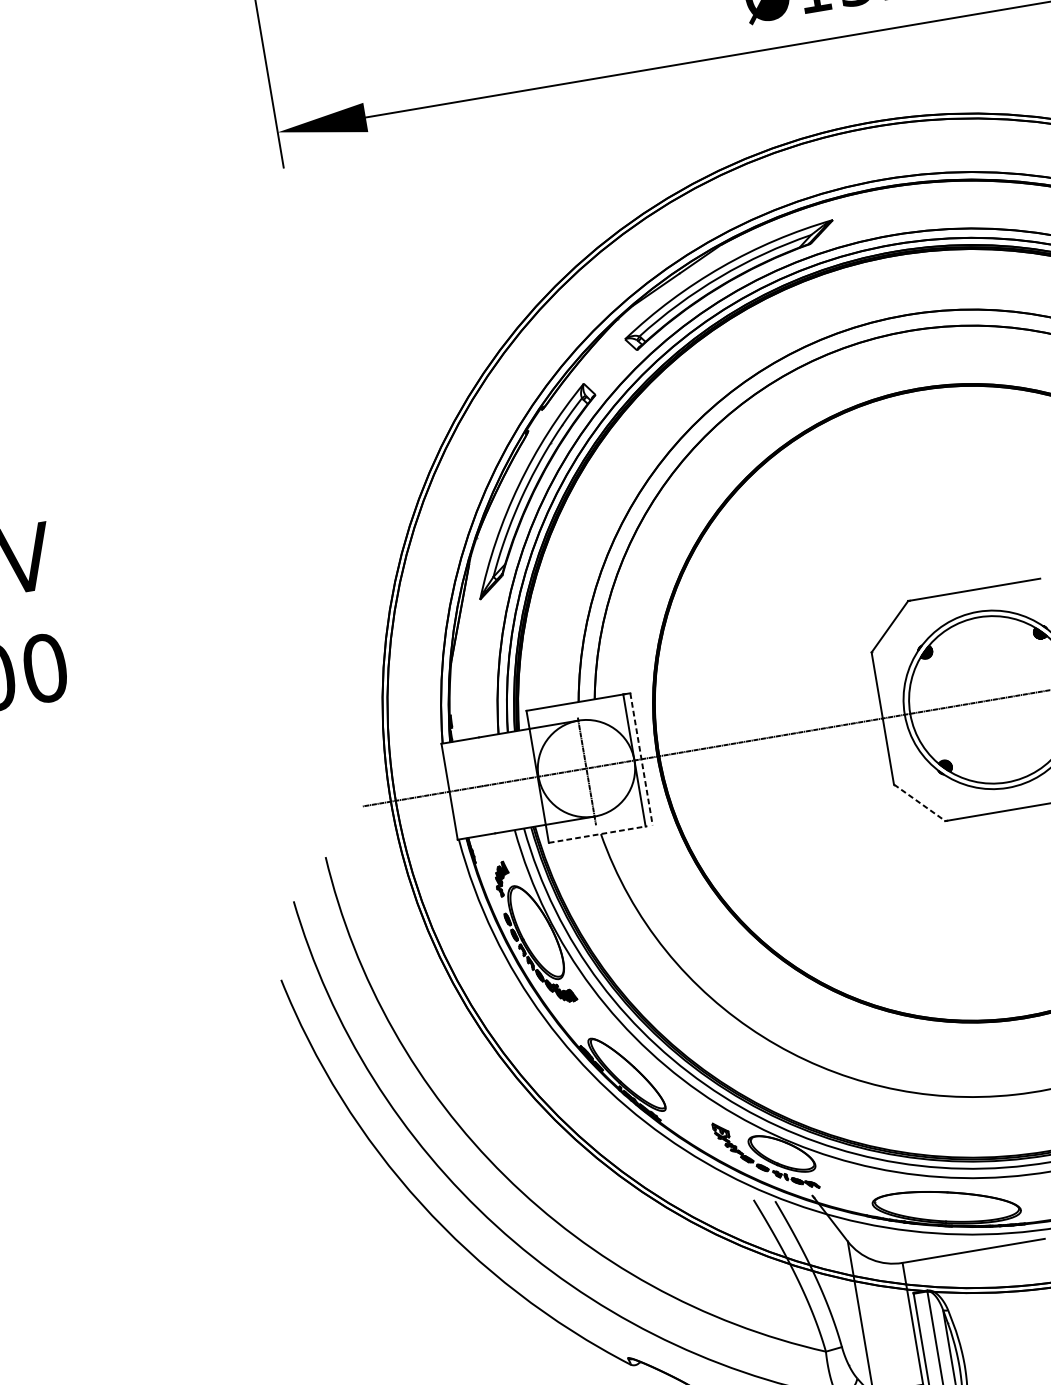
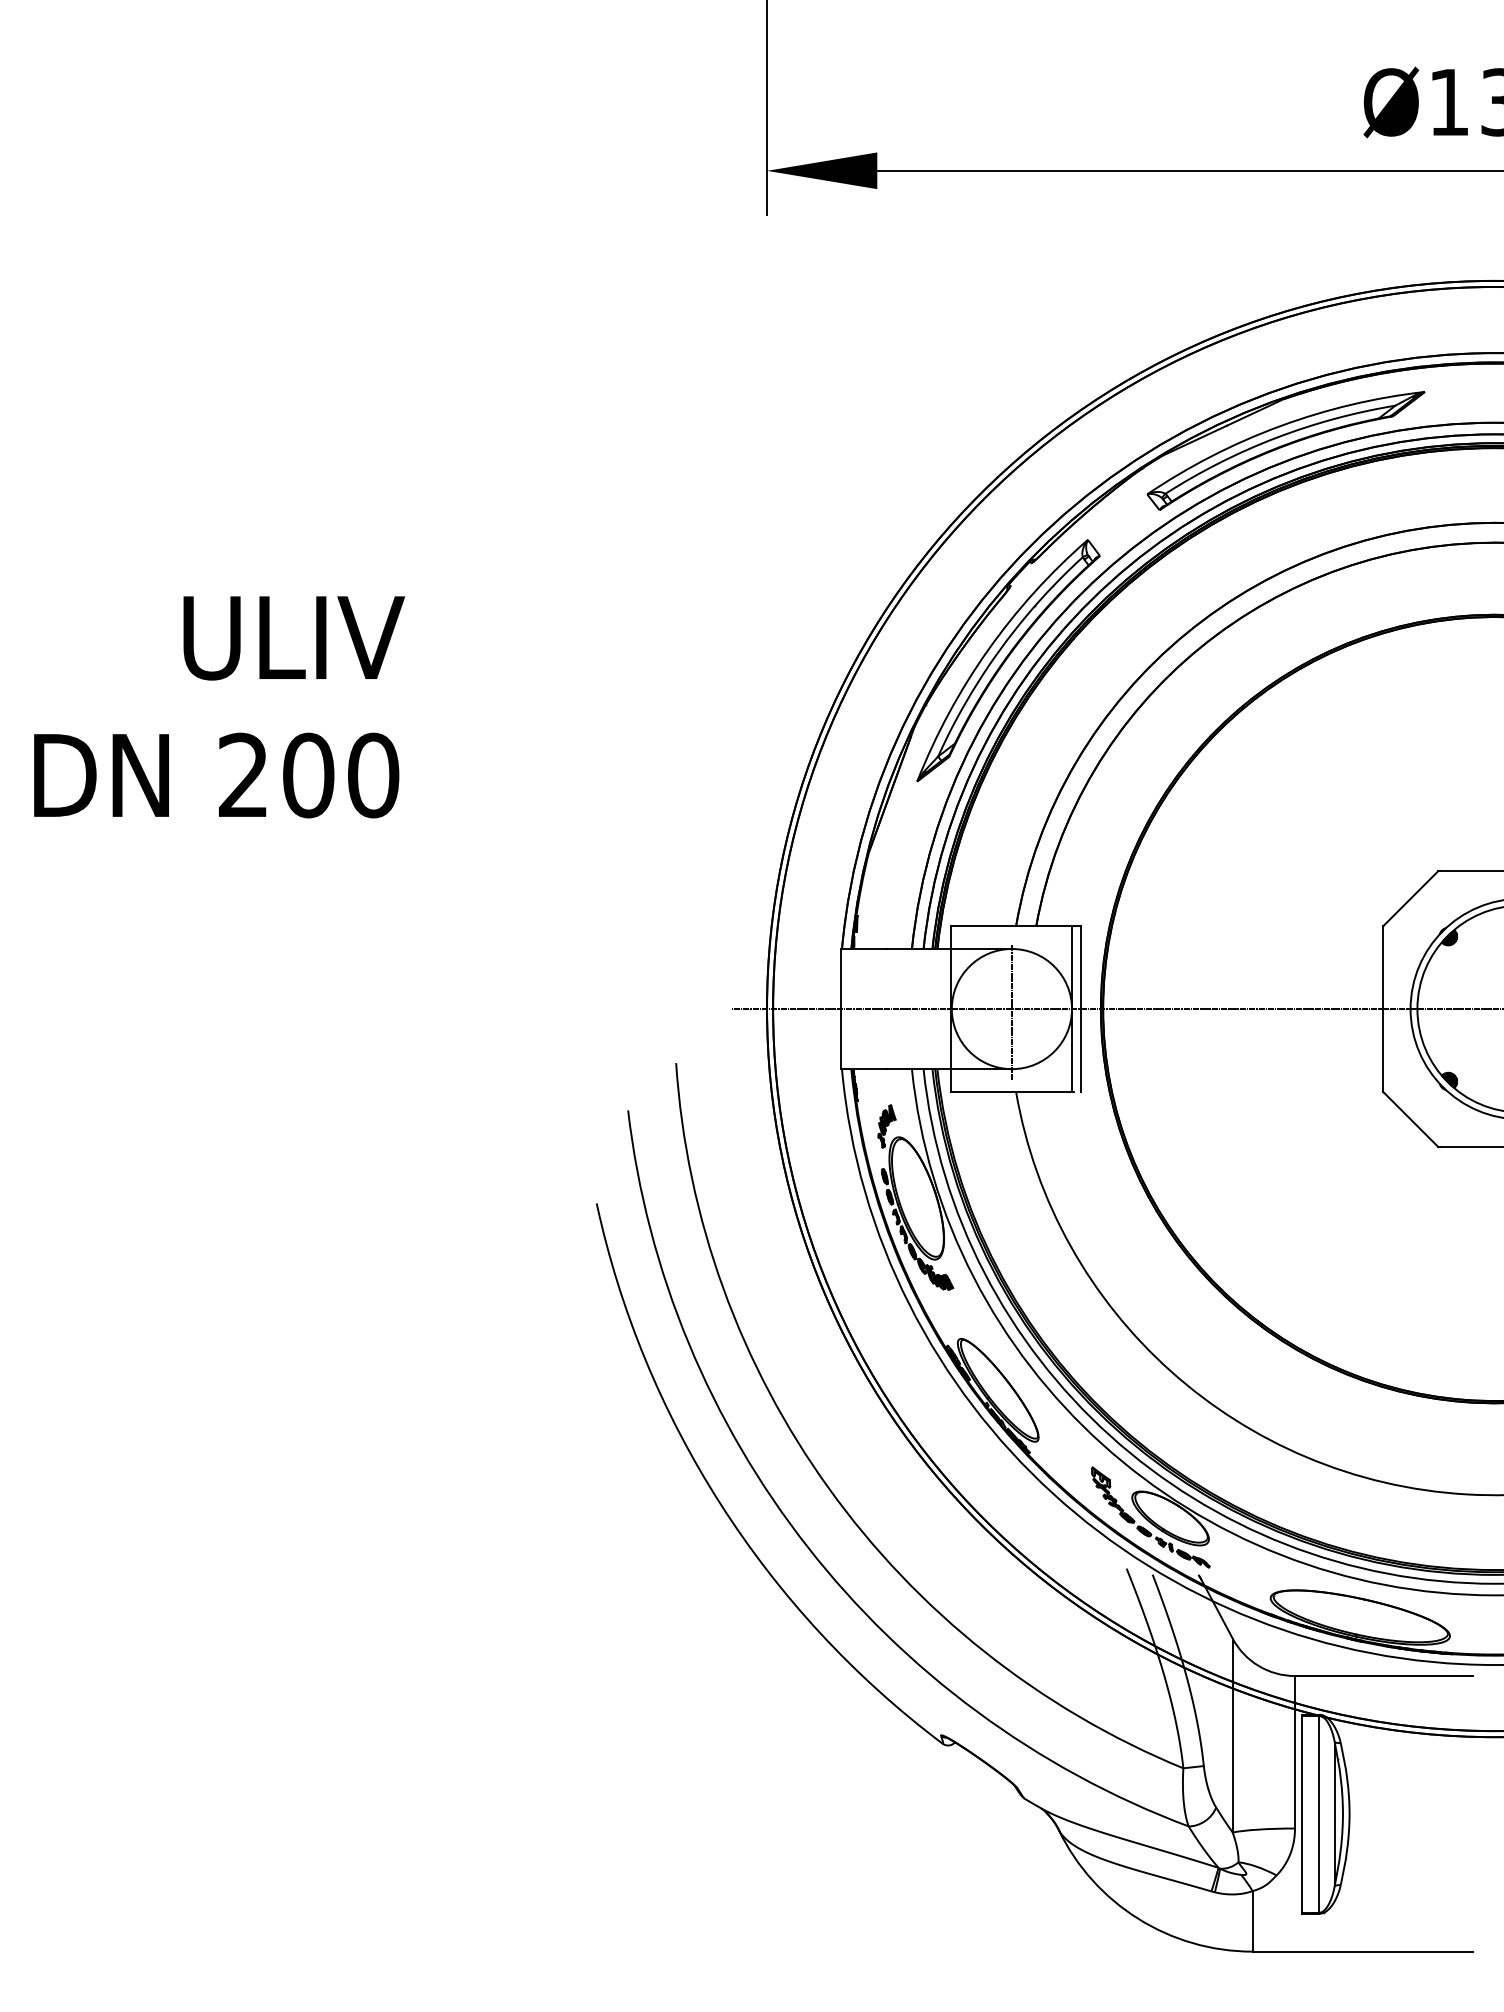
line: (641, 759) -> (1080, 1009), dashed -> solid
line: (919, 802) -> (1410, 1119), dashed -> solid
line: (598, 834) -> (1012, 1091), dashed -> solid

